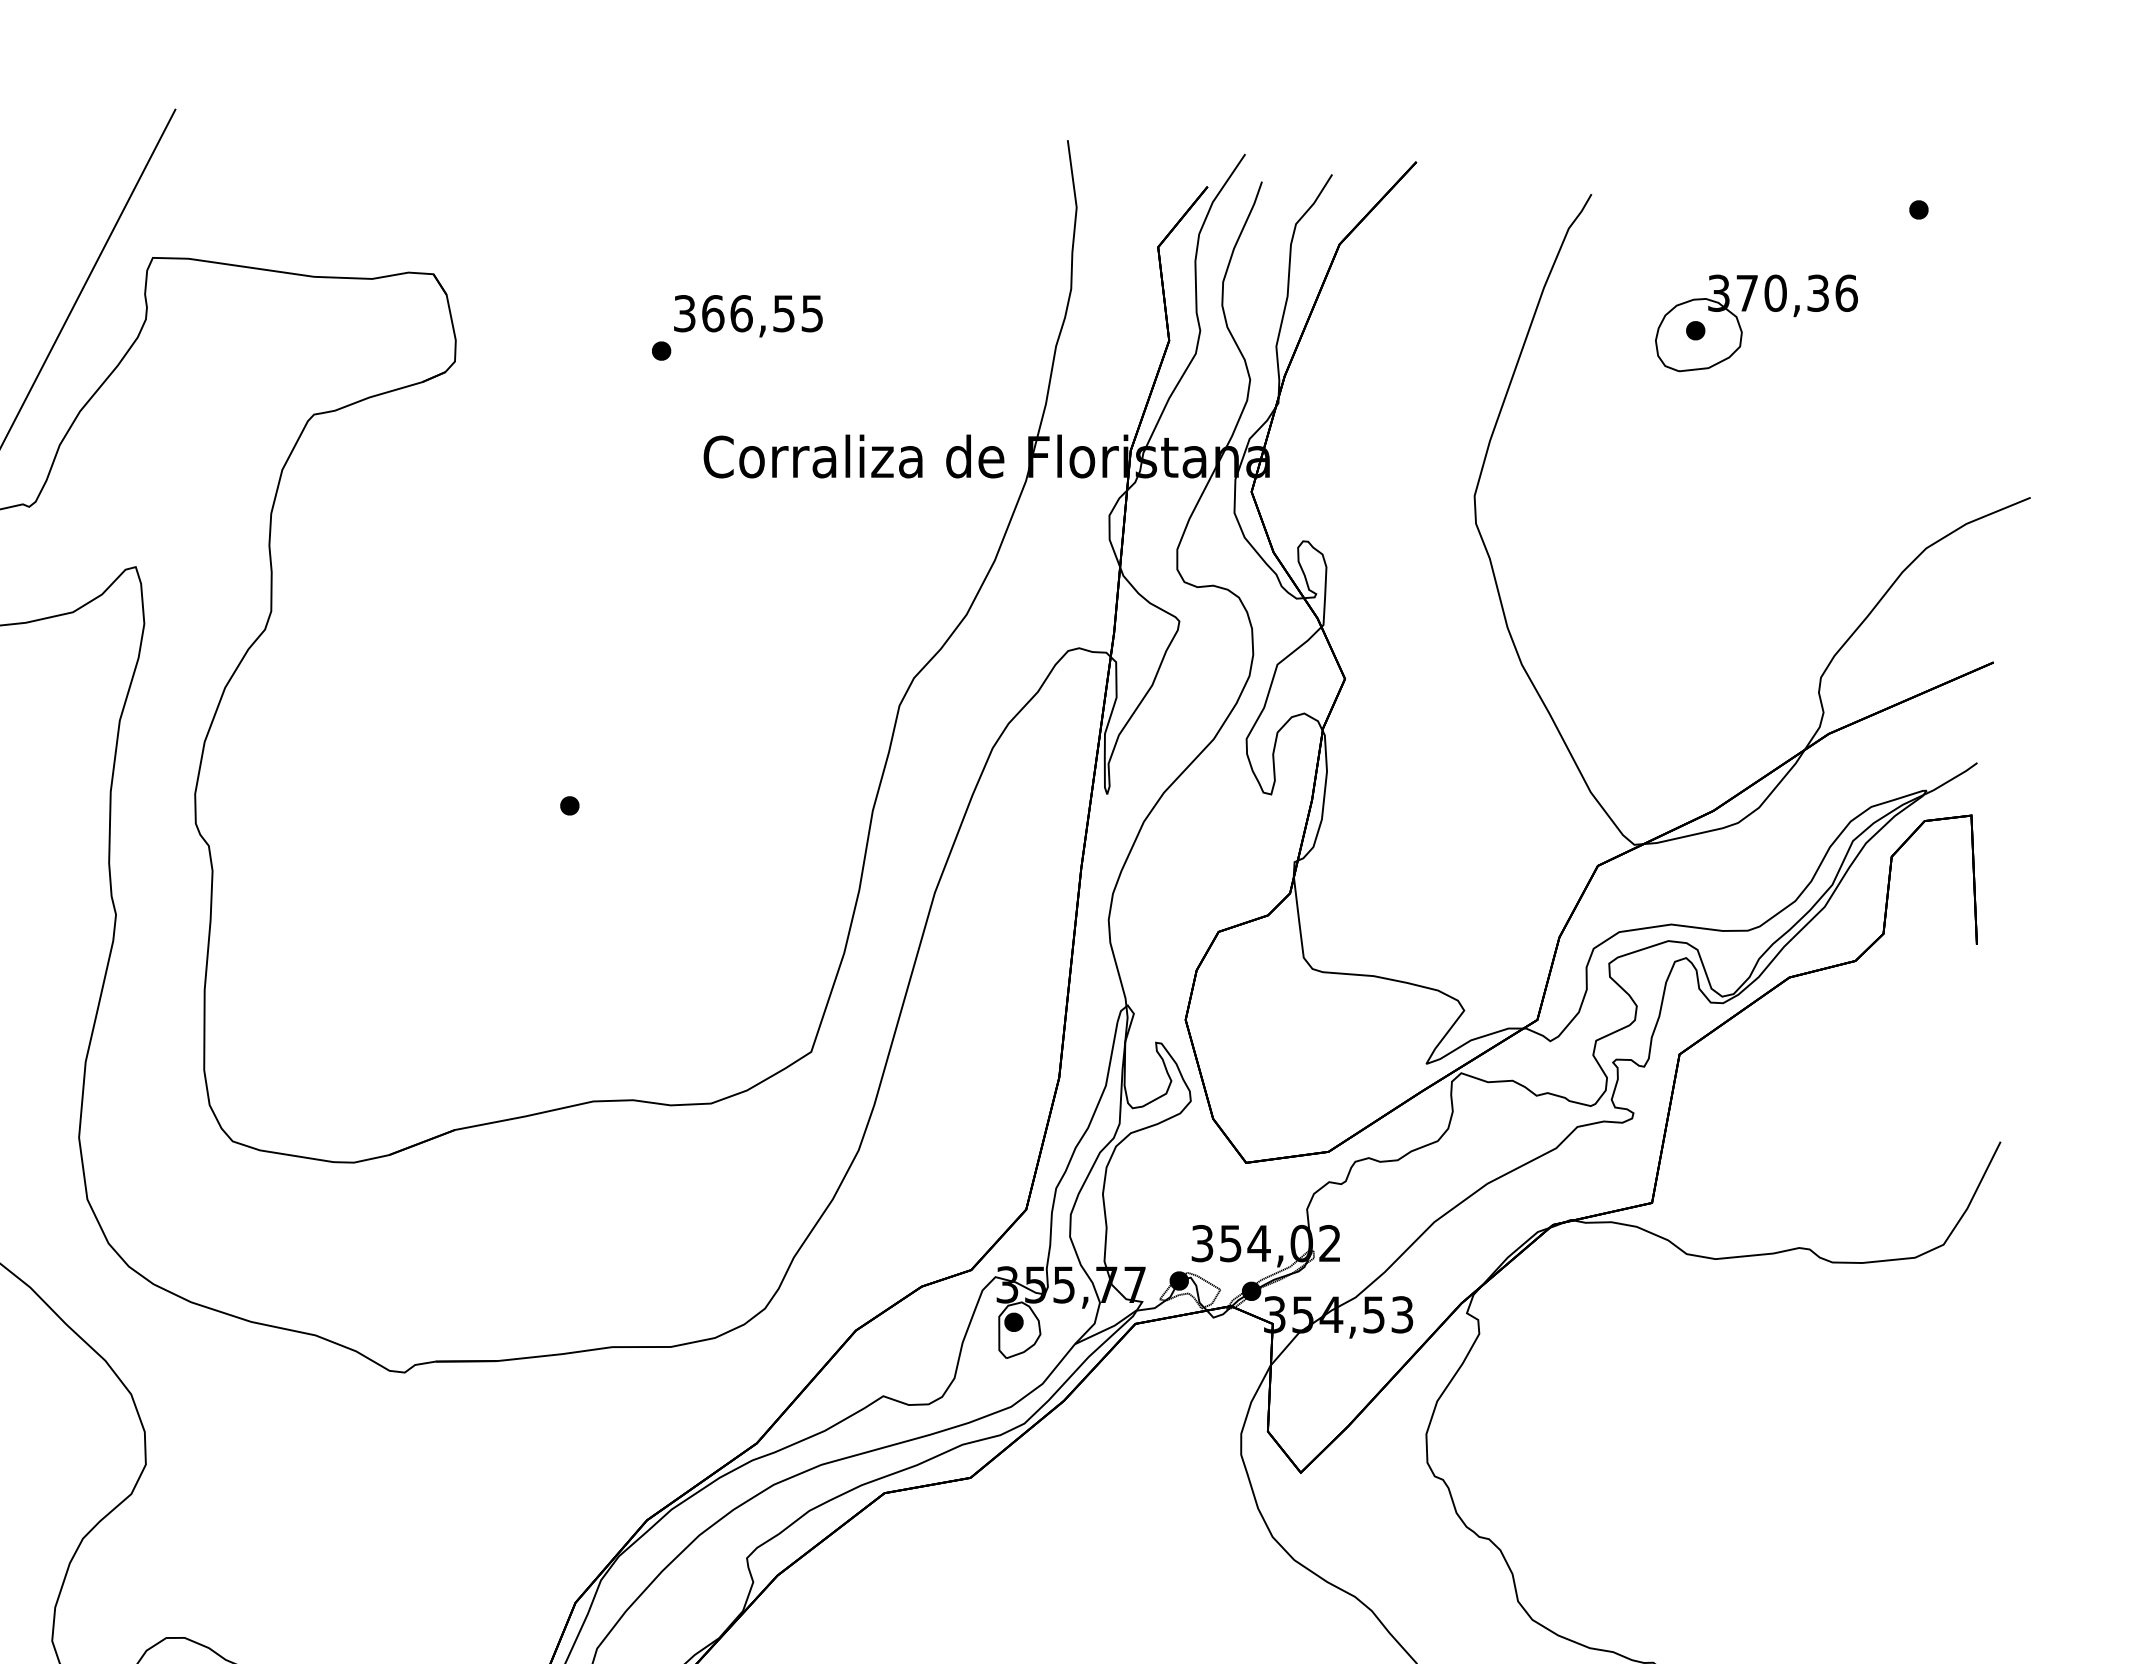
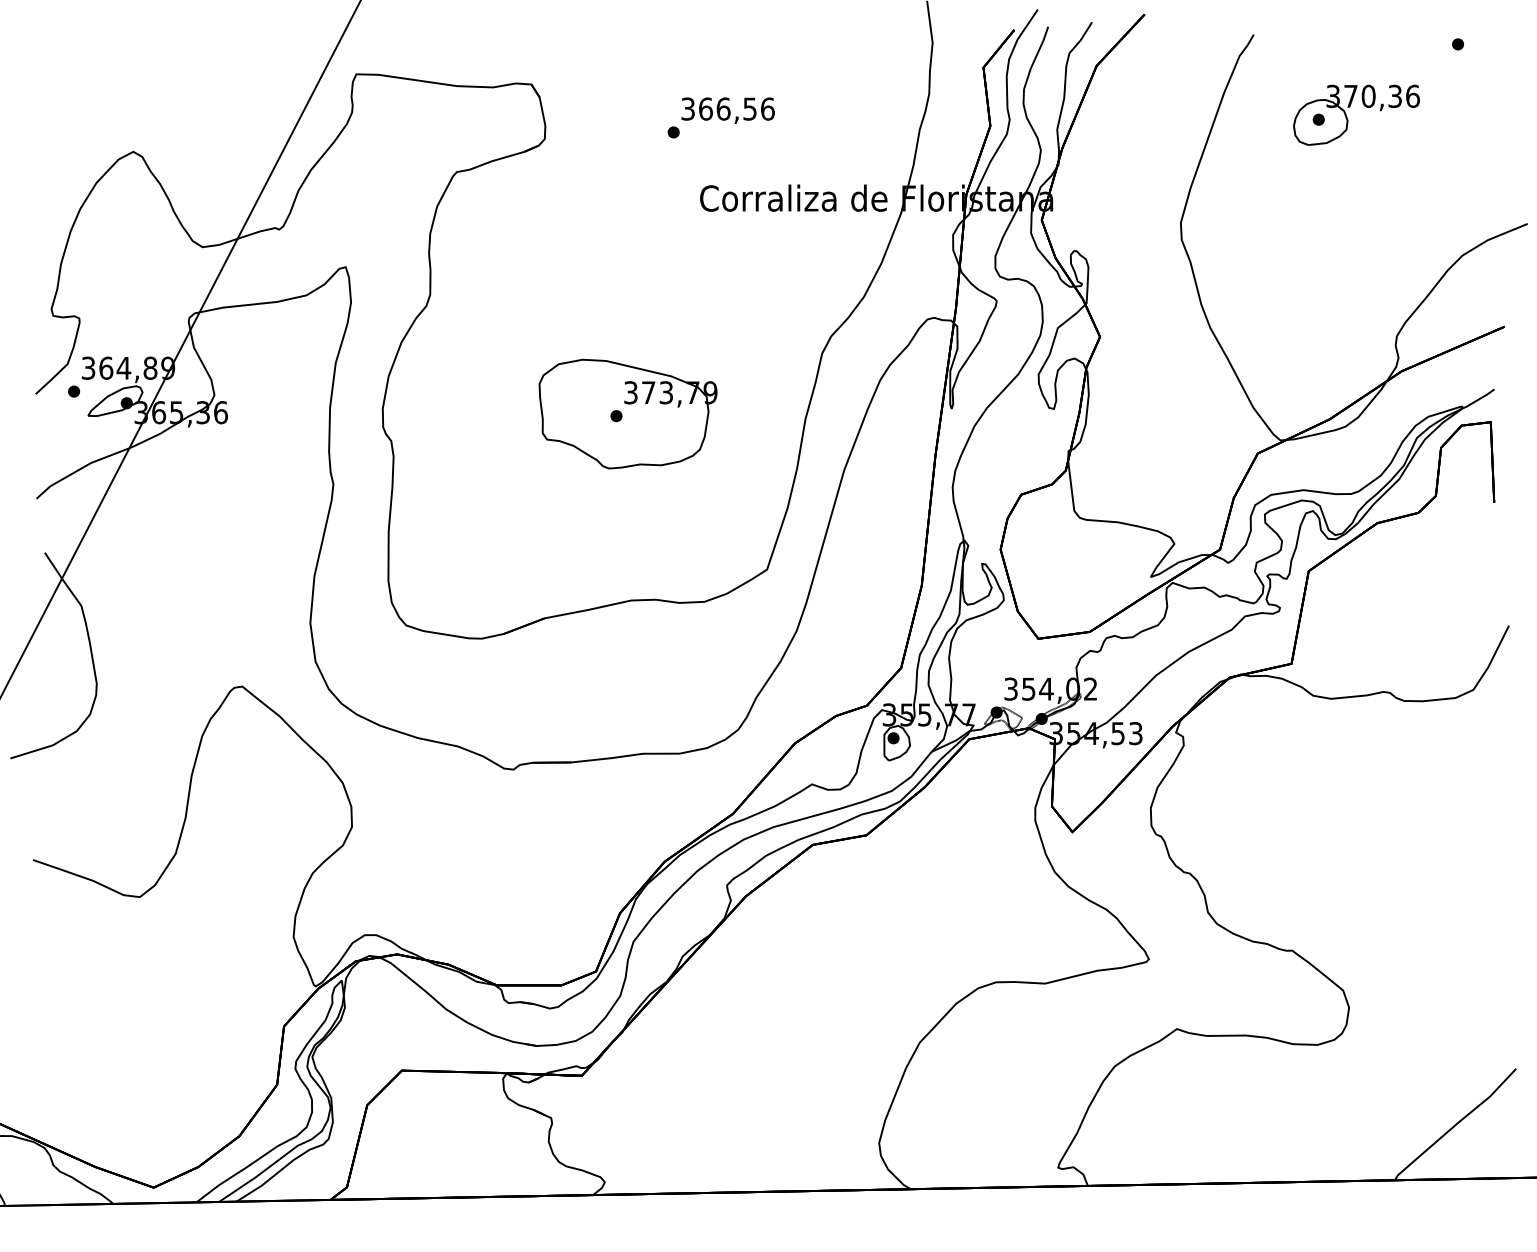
text: (811, 312) -> (767, 108), 366,55 -> 366,56
part: (587, 801) -> (627, 413), added

